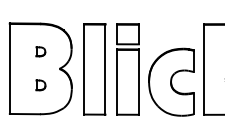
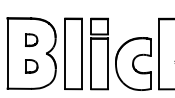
part: (40, 52) -> (31, 40), size x1.67
part: (40, 85) -> (31, 66), size x1.67

